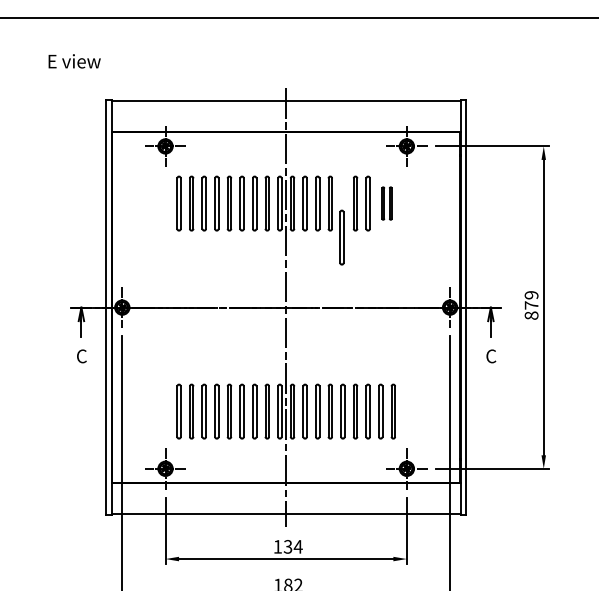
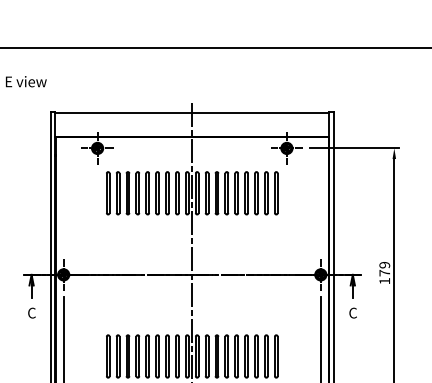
part: (386, 203) -> (270, 193), size x1.67
part: (341, 237) -> (236, 193), moved
text: (531, 315) -> (384, 281), 879 -> 179

